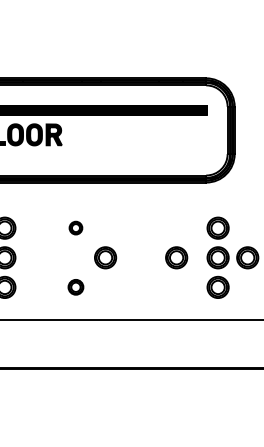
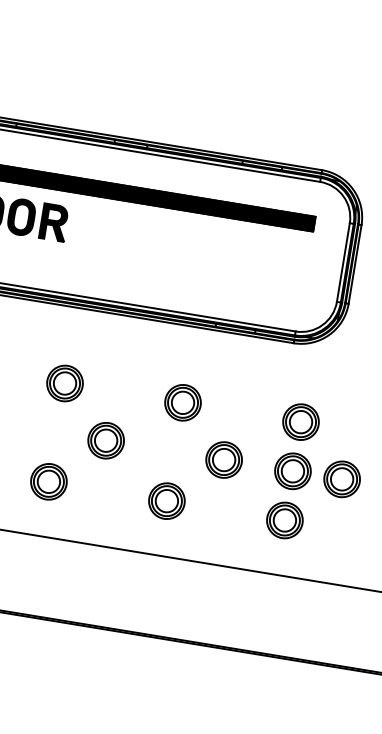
part: (75, 227) -> (64, 382), size x1.67
part: (146, 227) -> (182, 401), added
part: (75, 286) -> (48, 480), size x1.43
part: (146, 286) -> (166, 499), added

